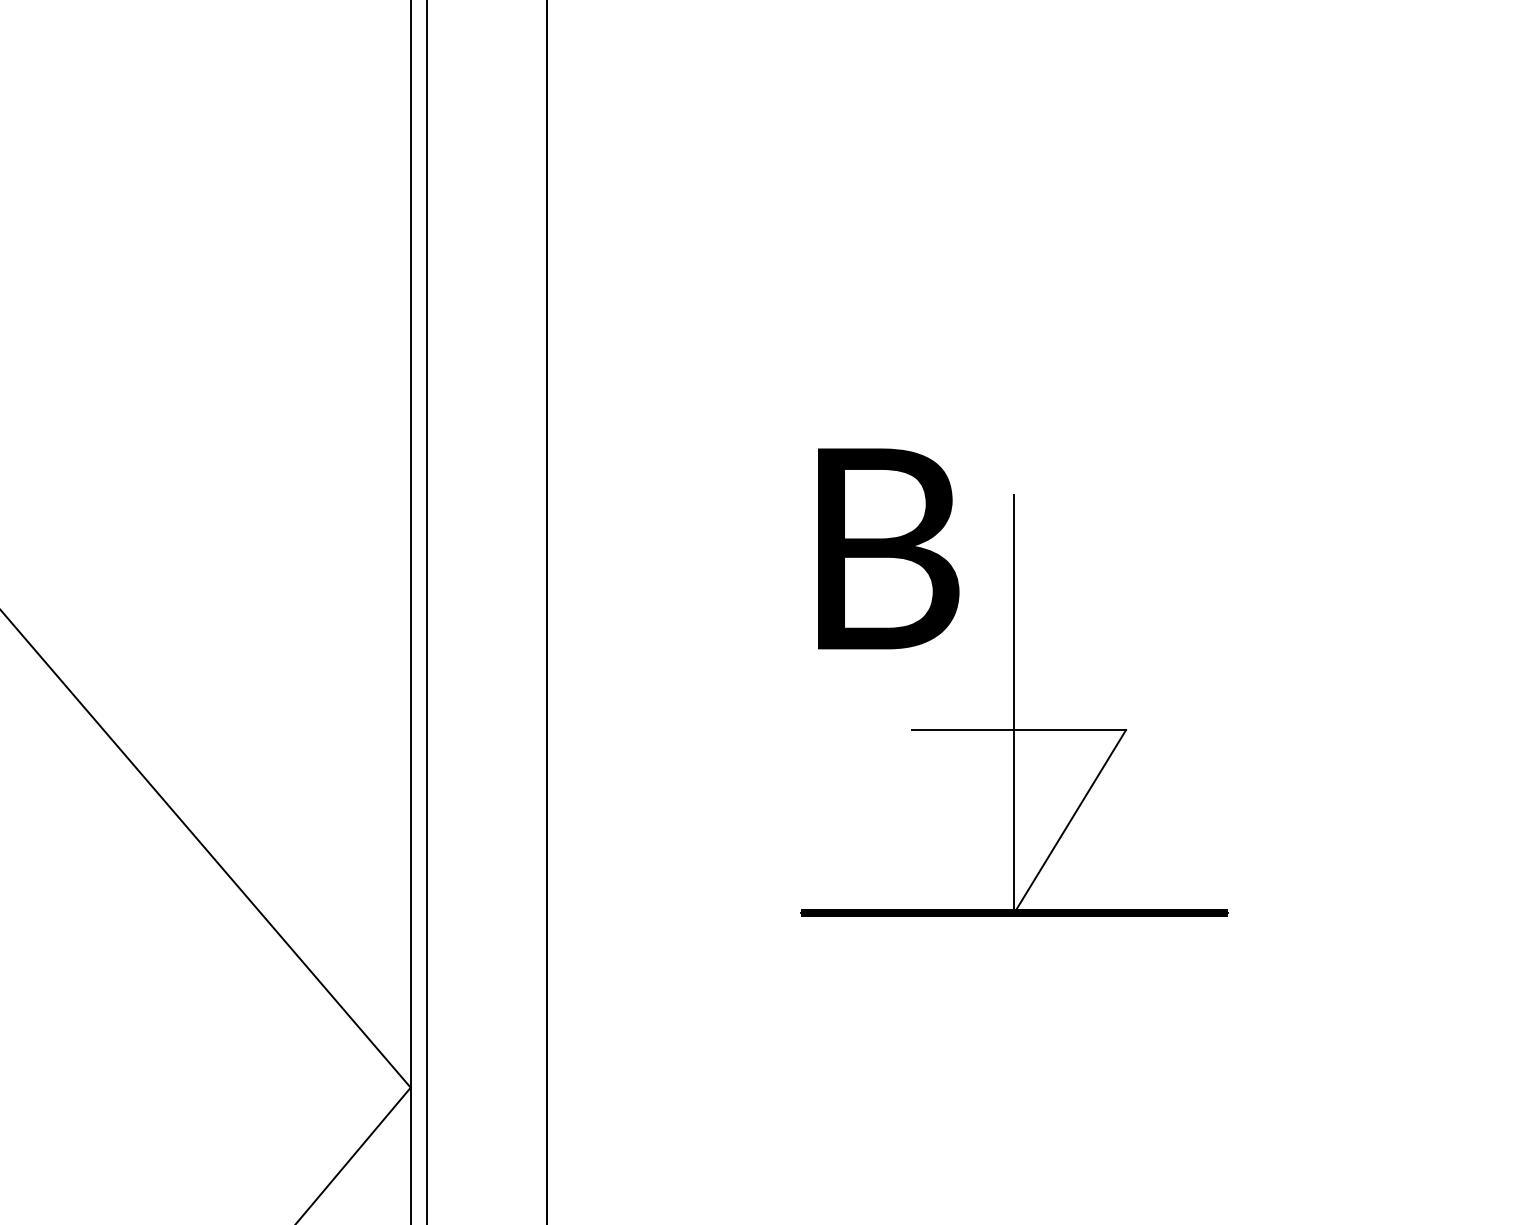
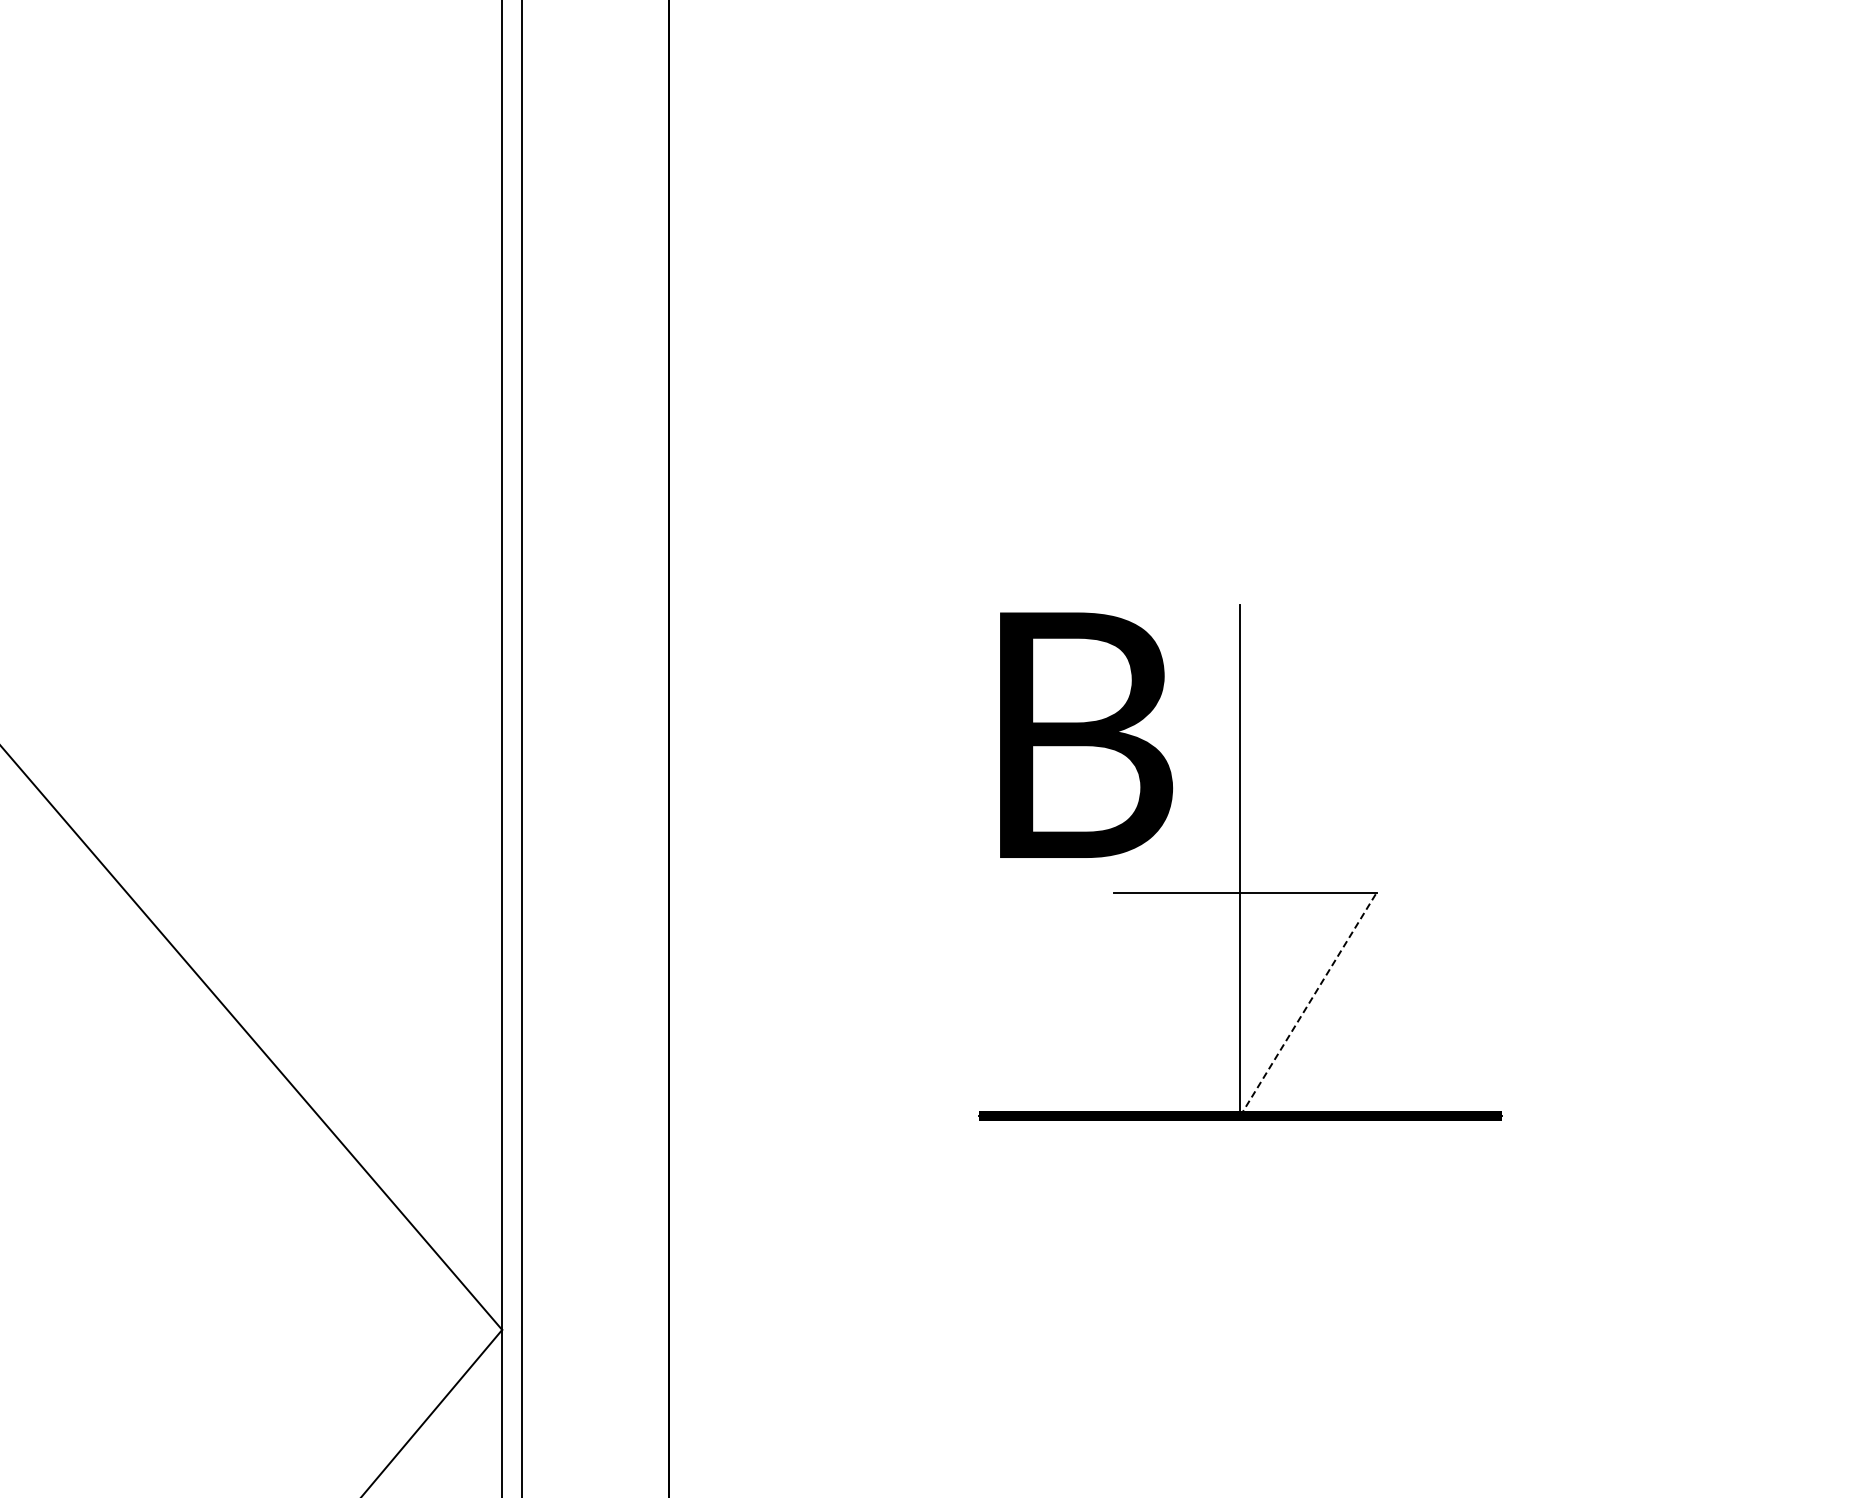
text: (888, 548) -> (1086, 734), moved
line: (1070, 821) -> (1308, 1004), solid -> dashed

